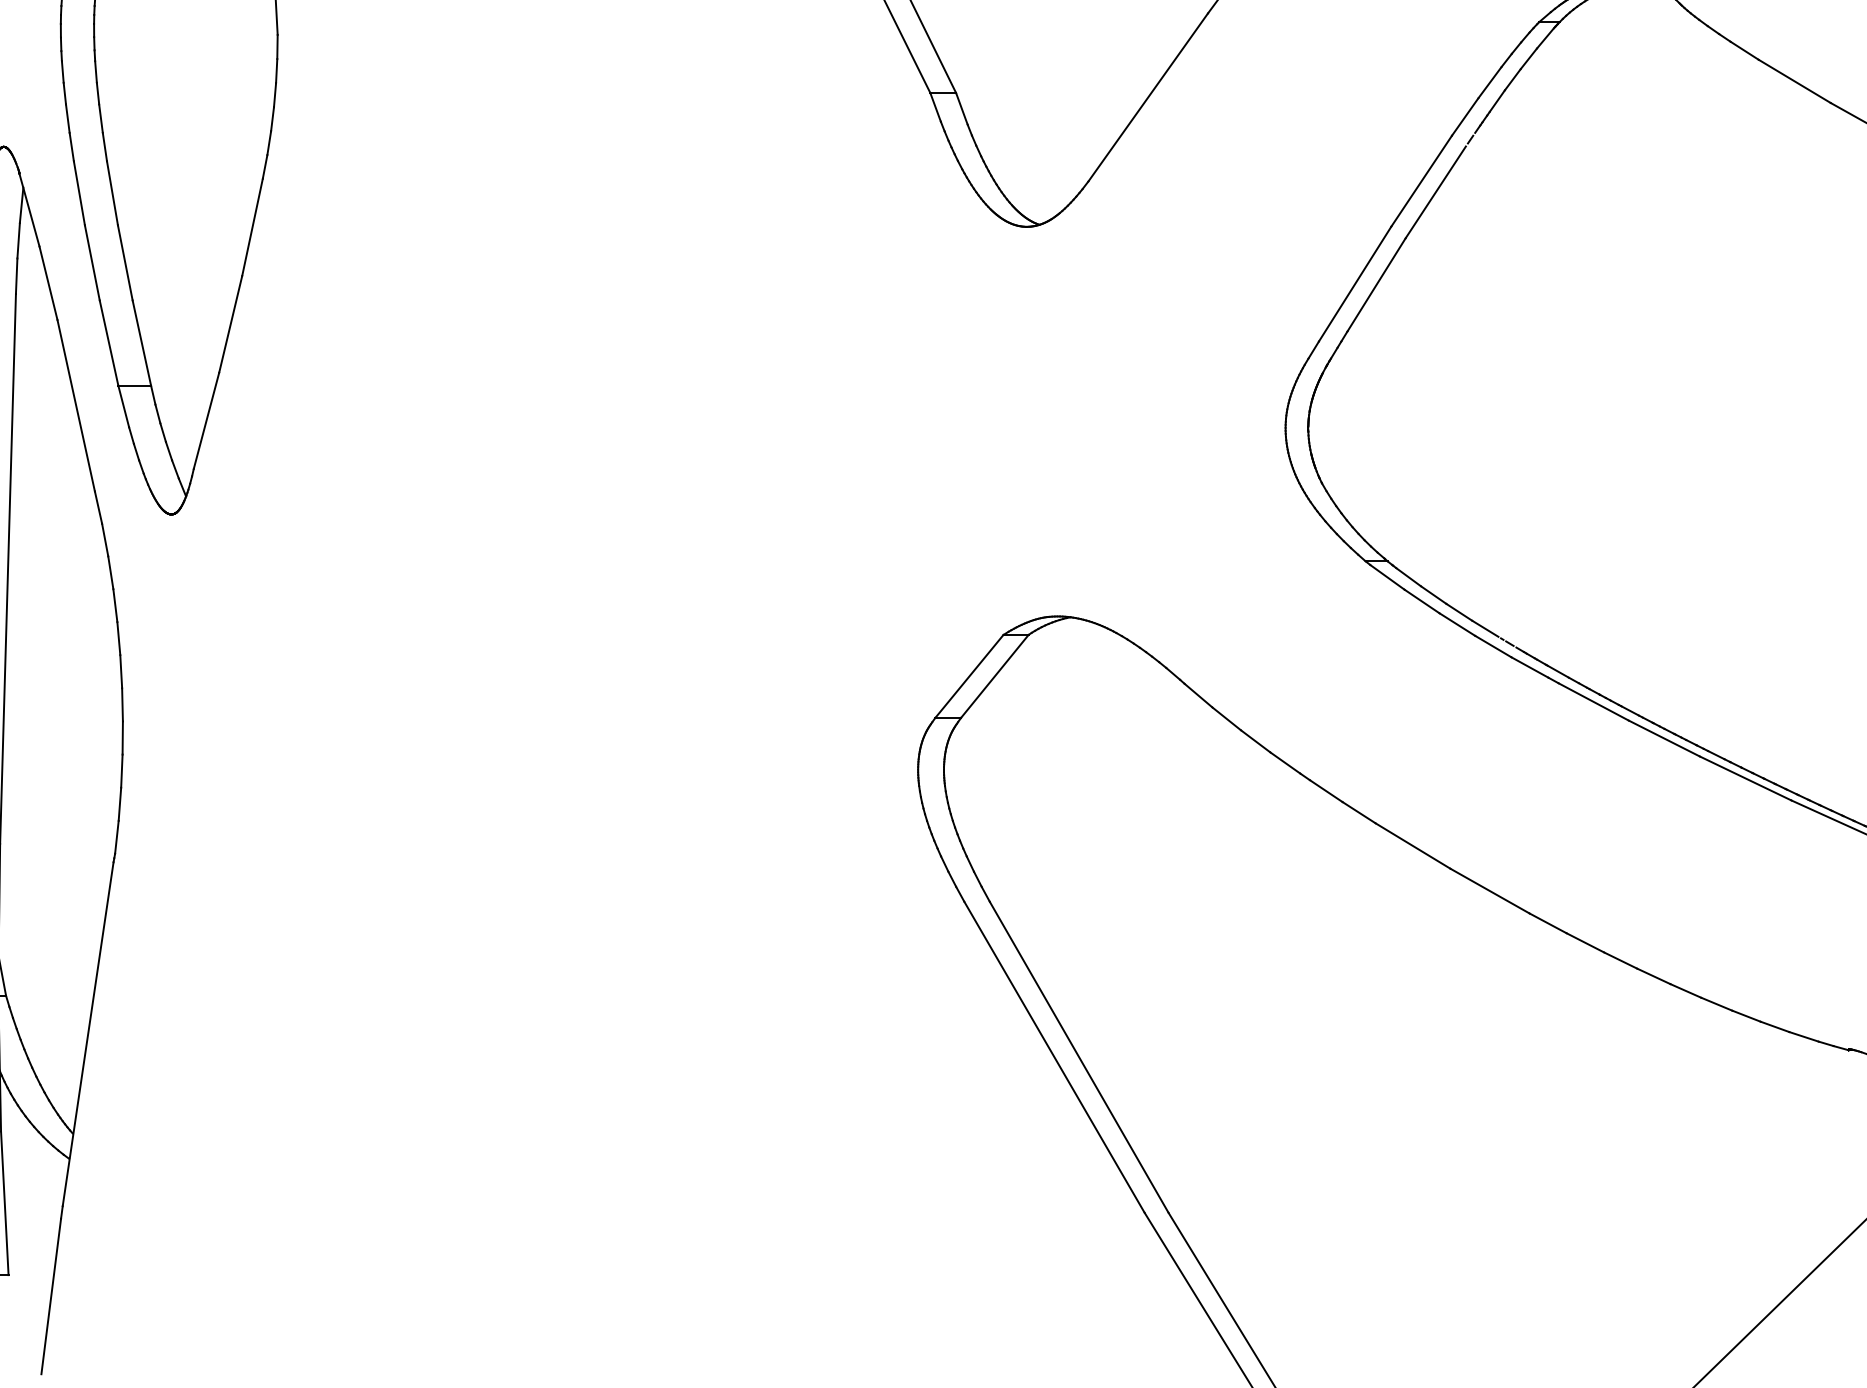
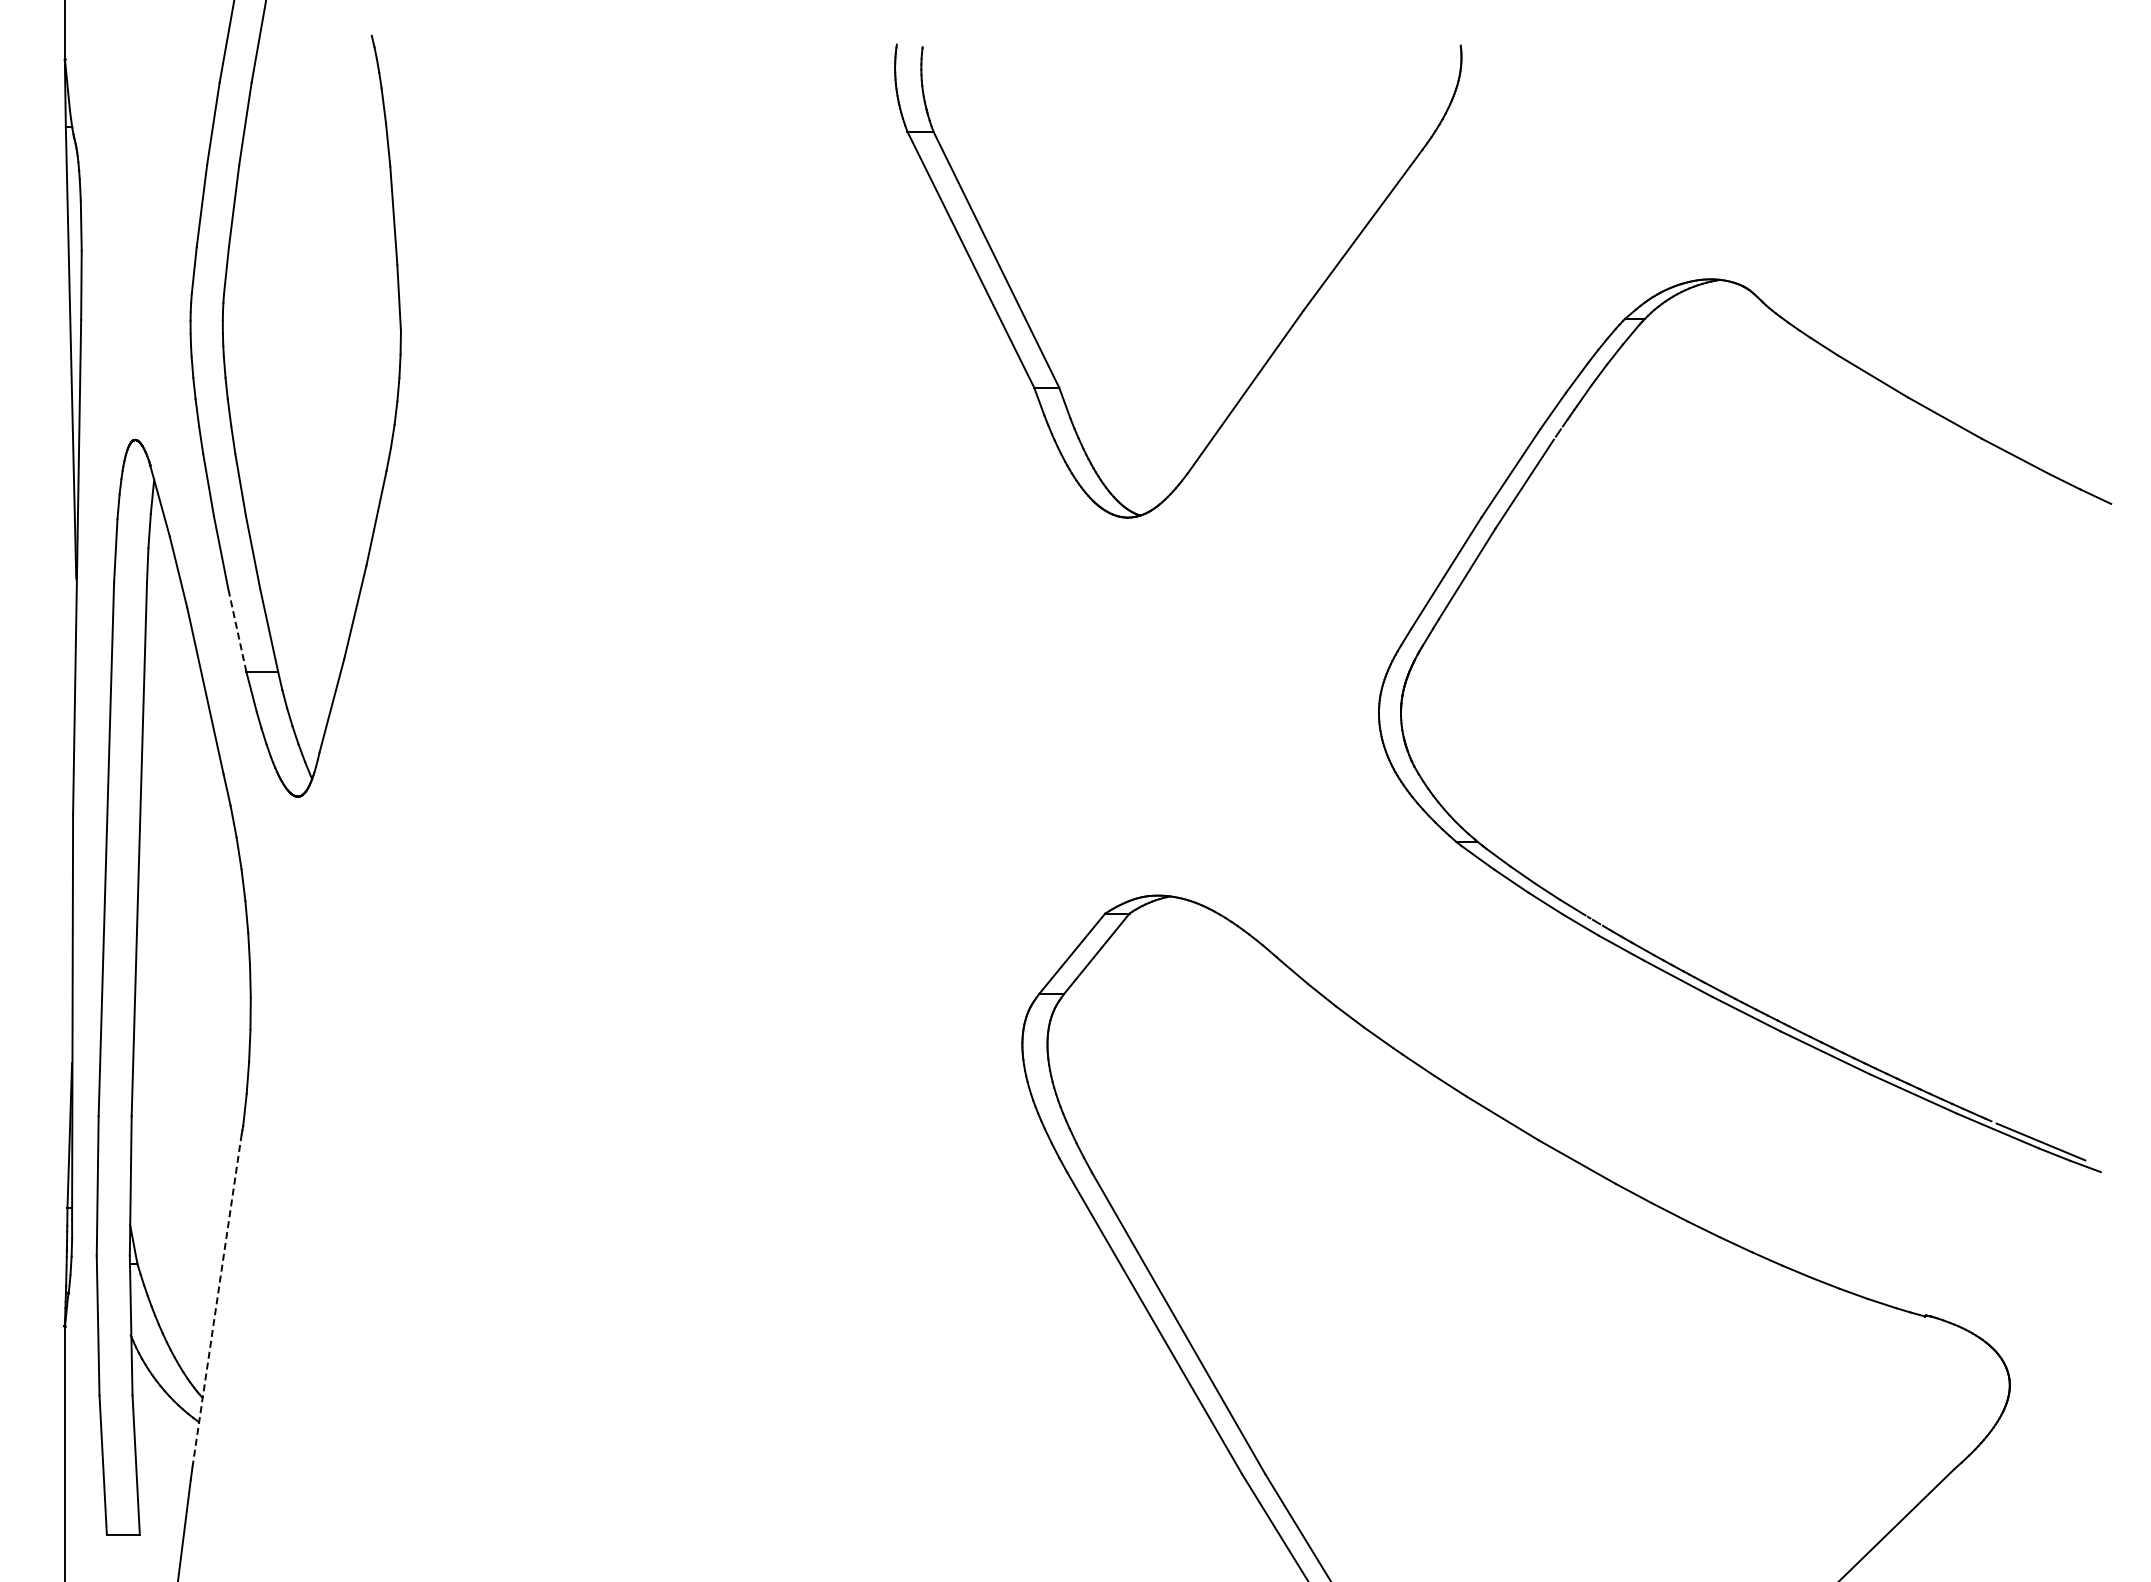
line: (109, 342) -> (237, 629), solid -> dashed
line: (88, 1034) -> (217, 1301), solid -> dashed

